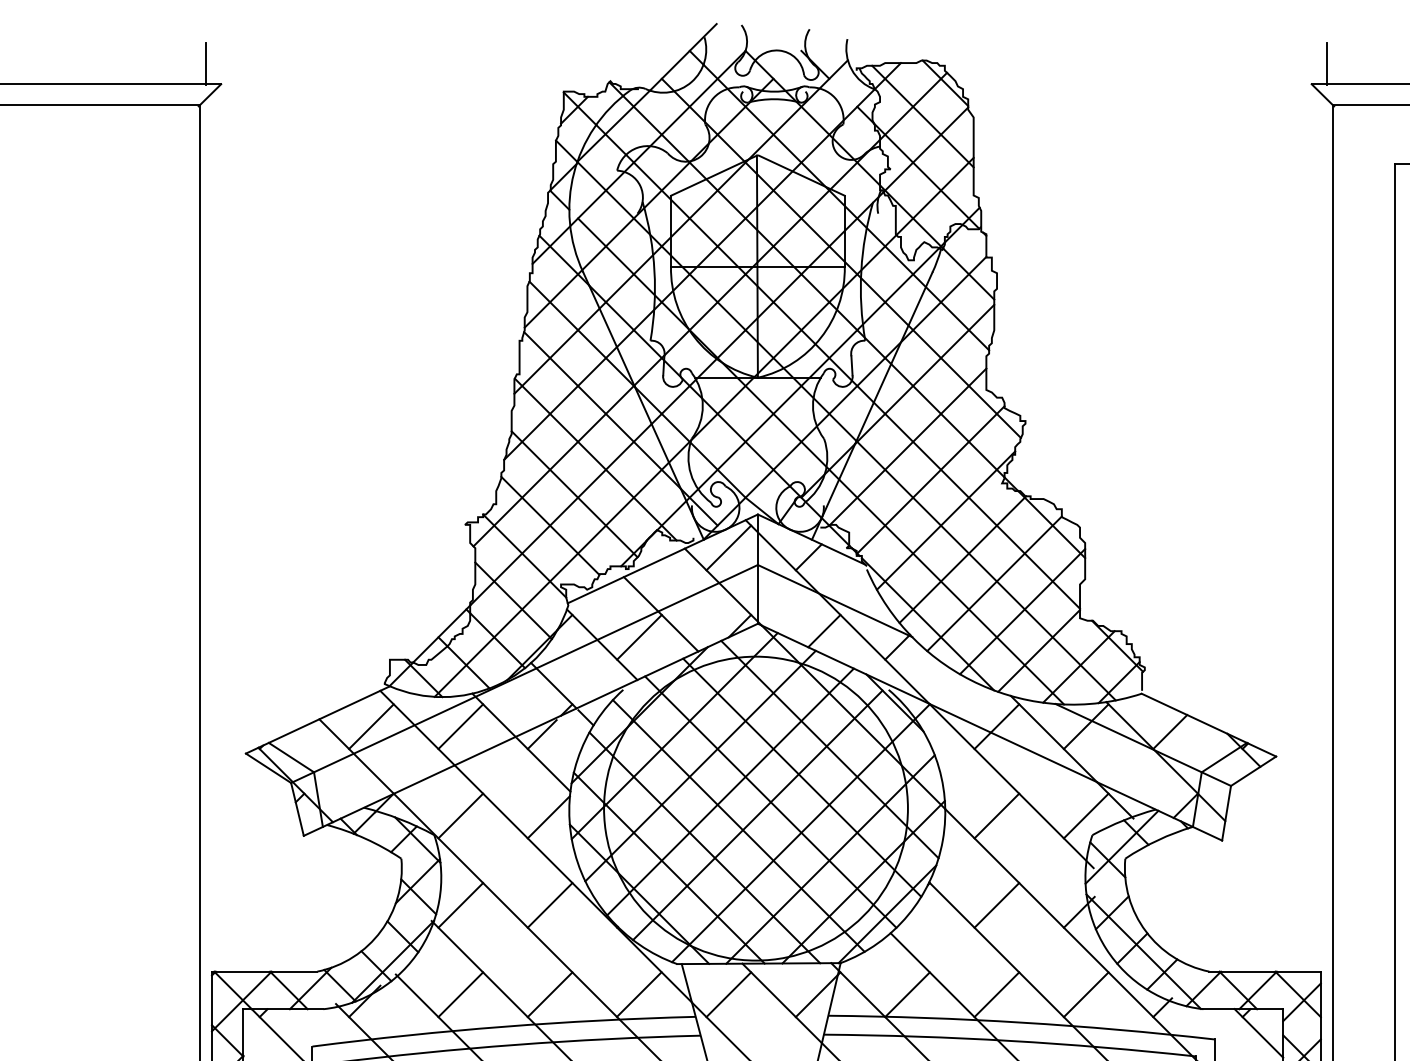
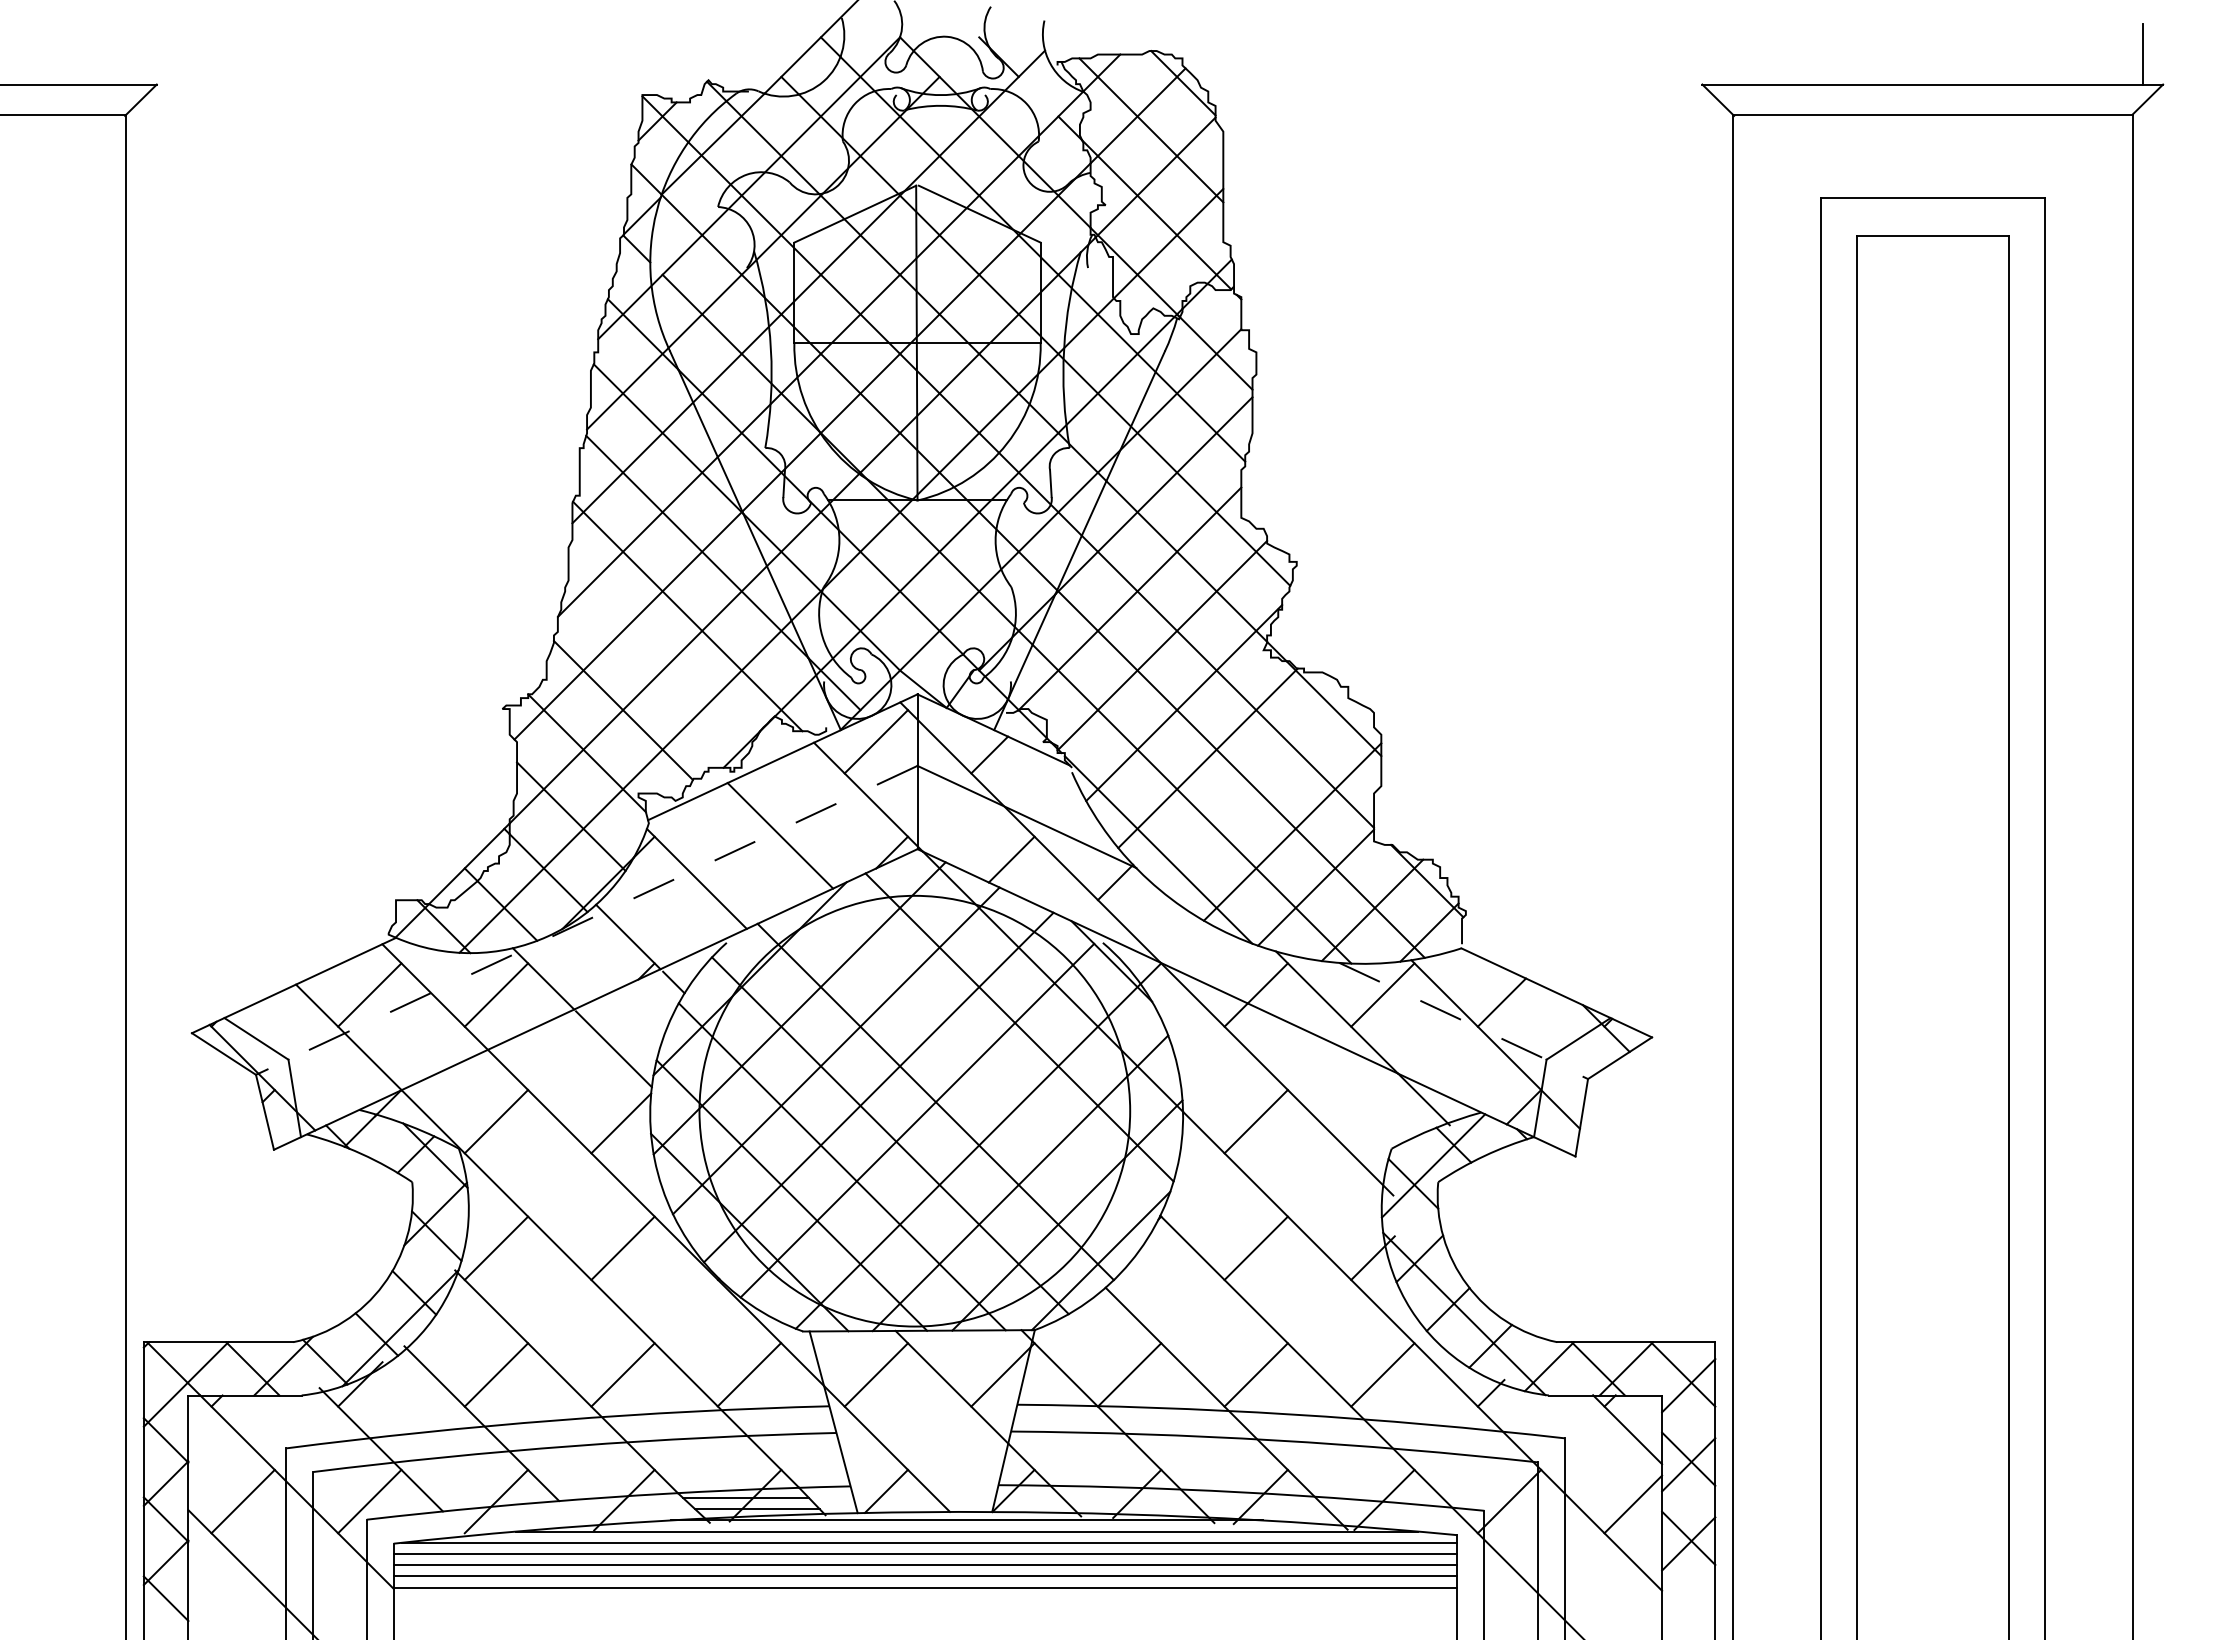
line: (206, 63) -> (135, 55), removed
line: (1326, 63) -> (1723, 55), removed
line: (574, 494) -> (657, 665), removed
line: (994, 583) -> (1252, 792), removed
line: (639, 637) -> (749, 868), removed
line: (524, 674) -> (586, 920), solid -> dashed
line: (541, 734) -> (611, 1005), removed
line: (1143, 745) -> (1464, 1021), solid -> dashed
line: (802, 777) -> (980, 1067), removed
line: (1085, 815) -> (1382, 1121), removed

